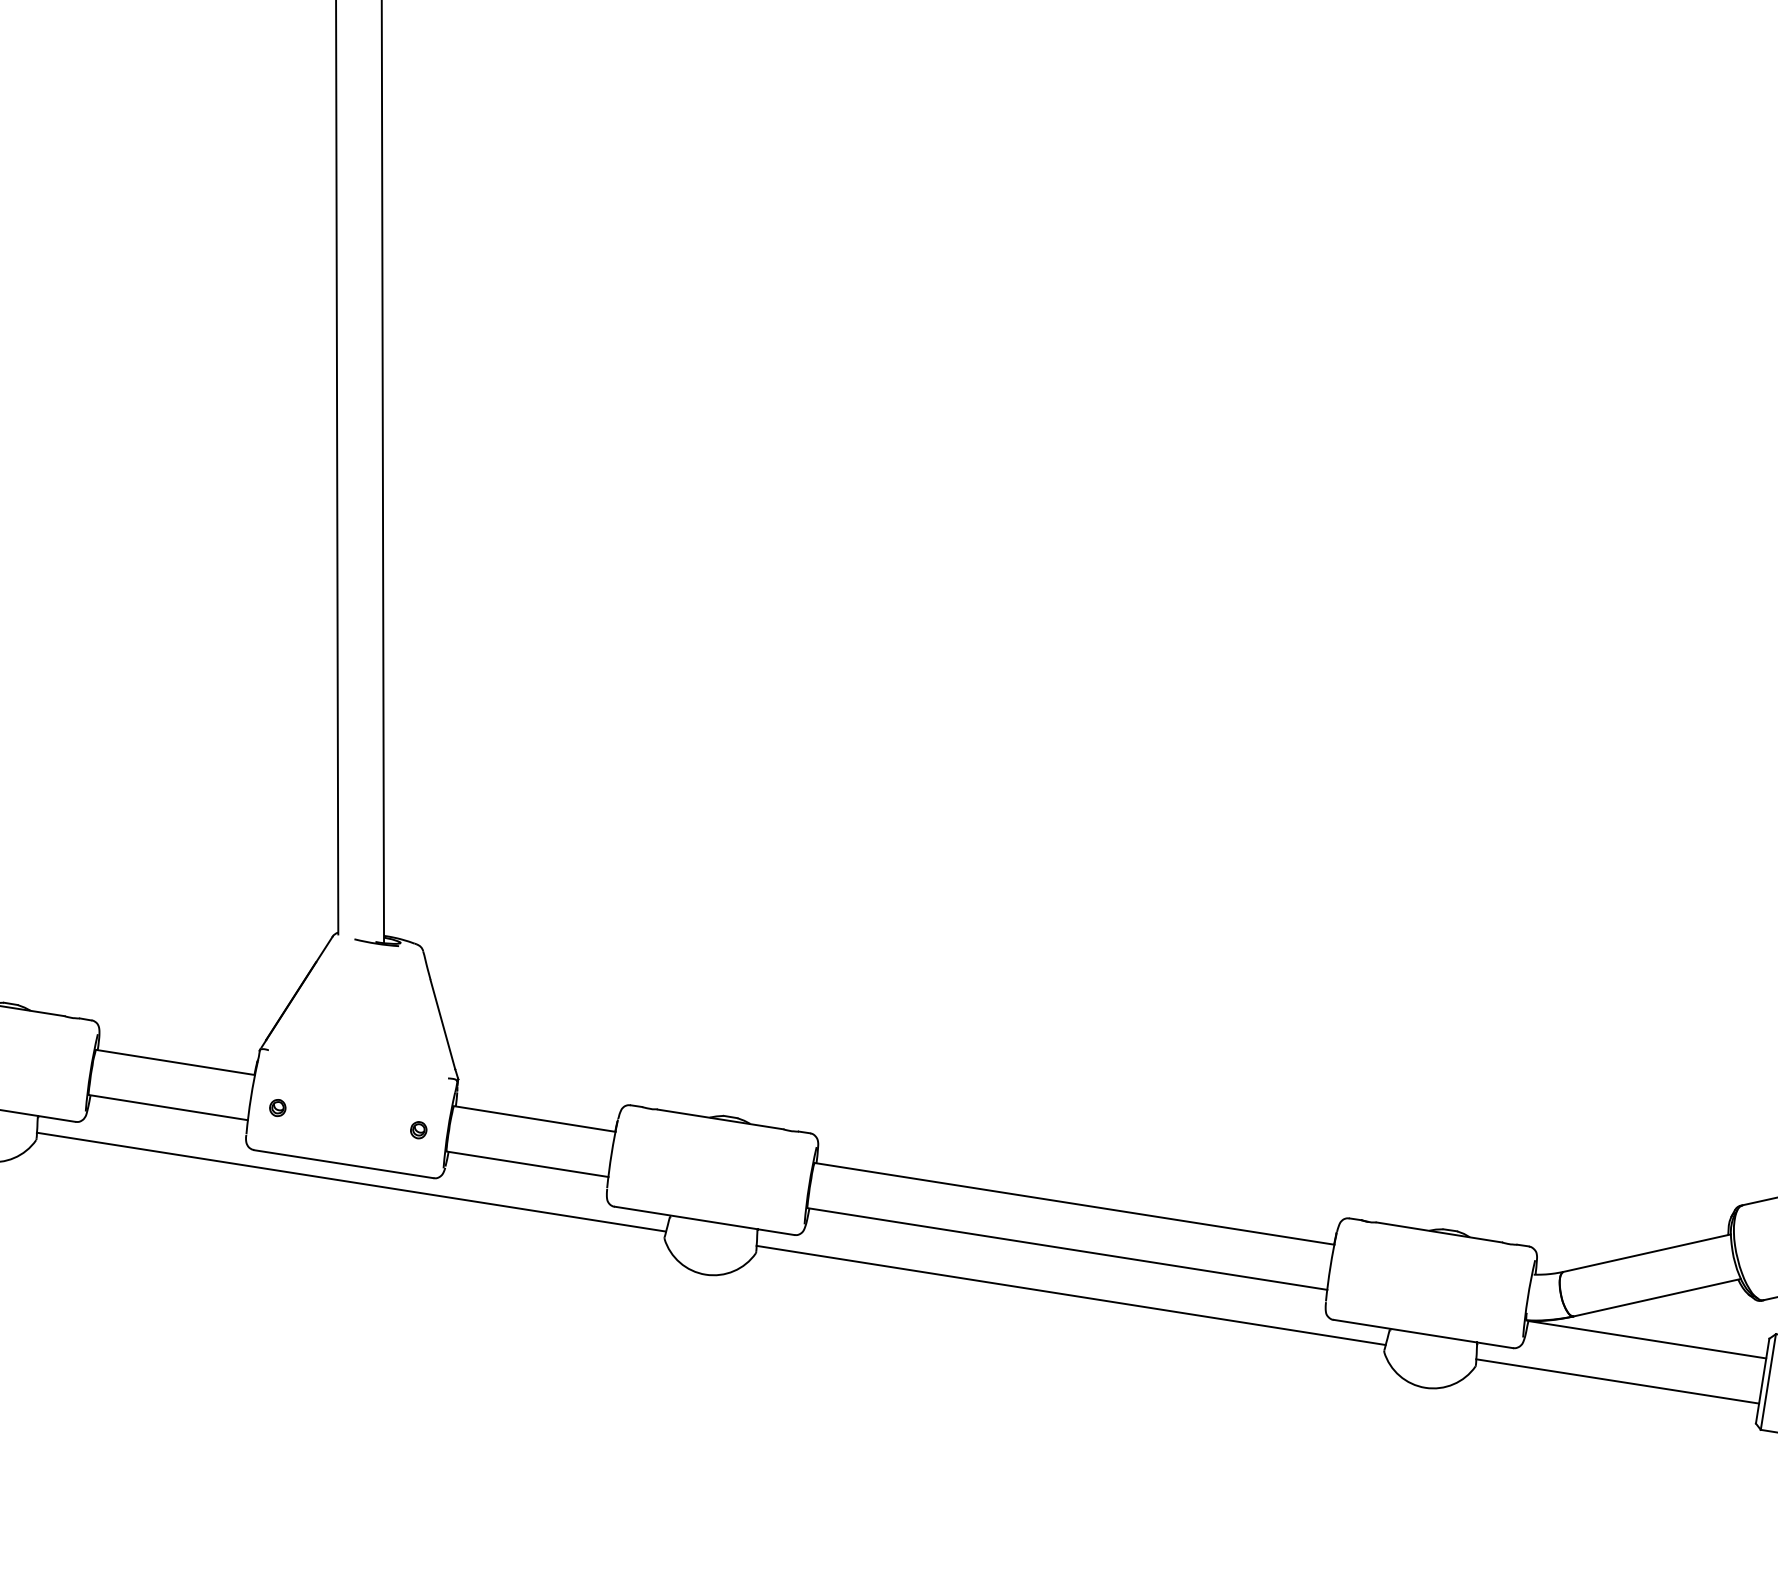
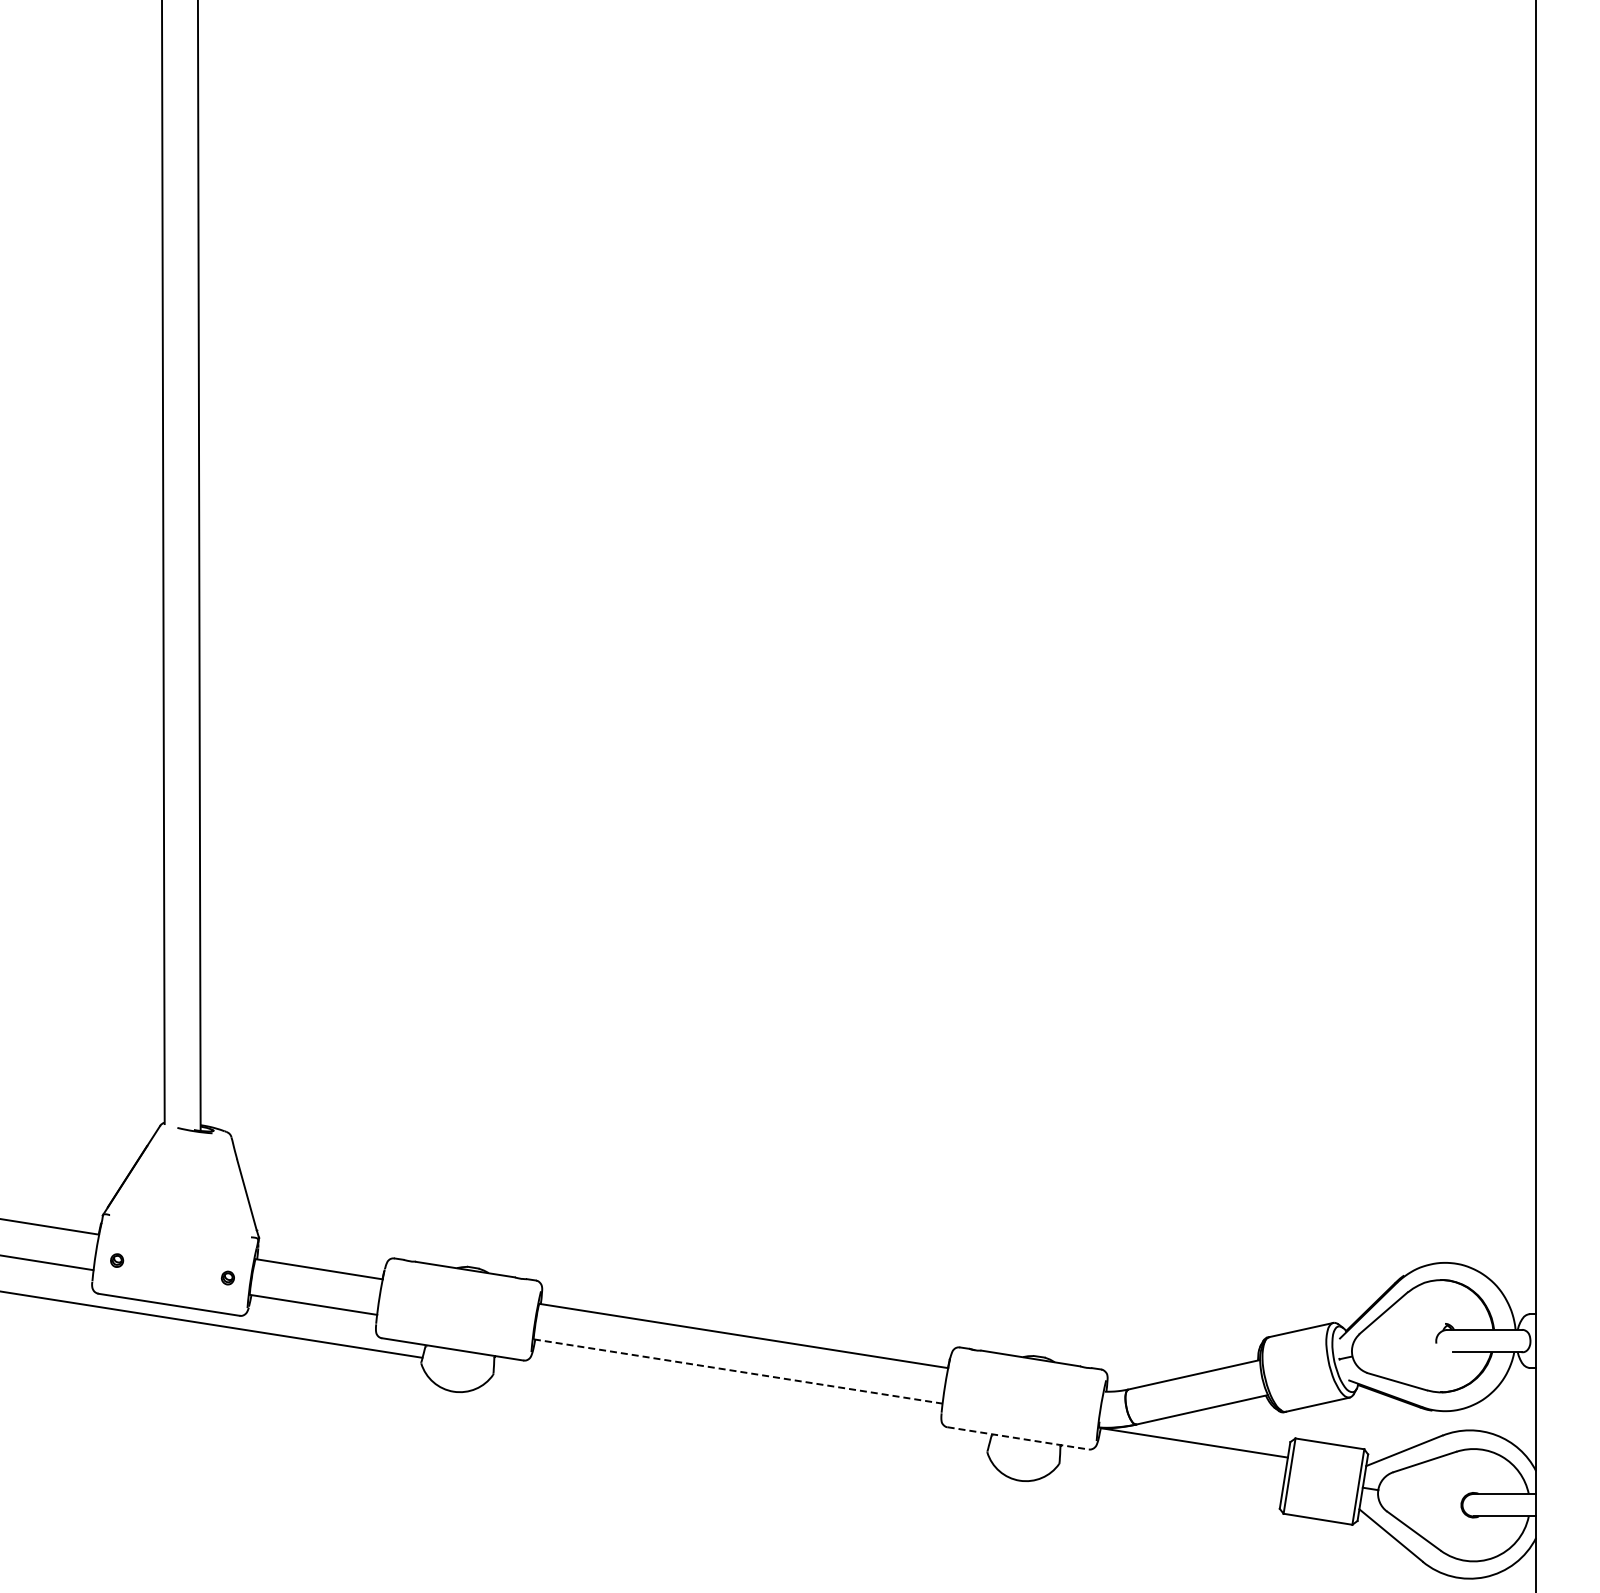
line: (1067, 1248) -> (738, 1371), solid -> dashed
line: (1070, 1296) -> (740, 1408), removed
line: (1423, 1334) -> (1018, 1438), solid -> dashed
line: (1616, 1381) -> (1170, 1475), removed

